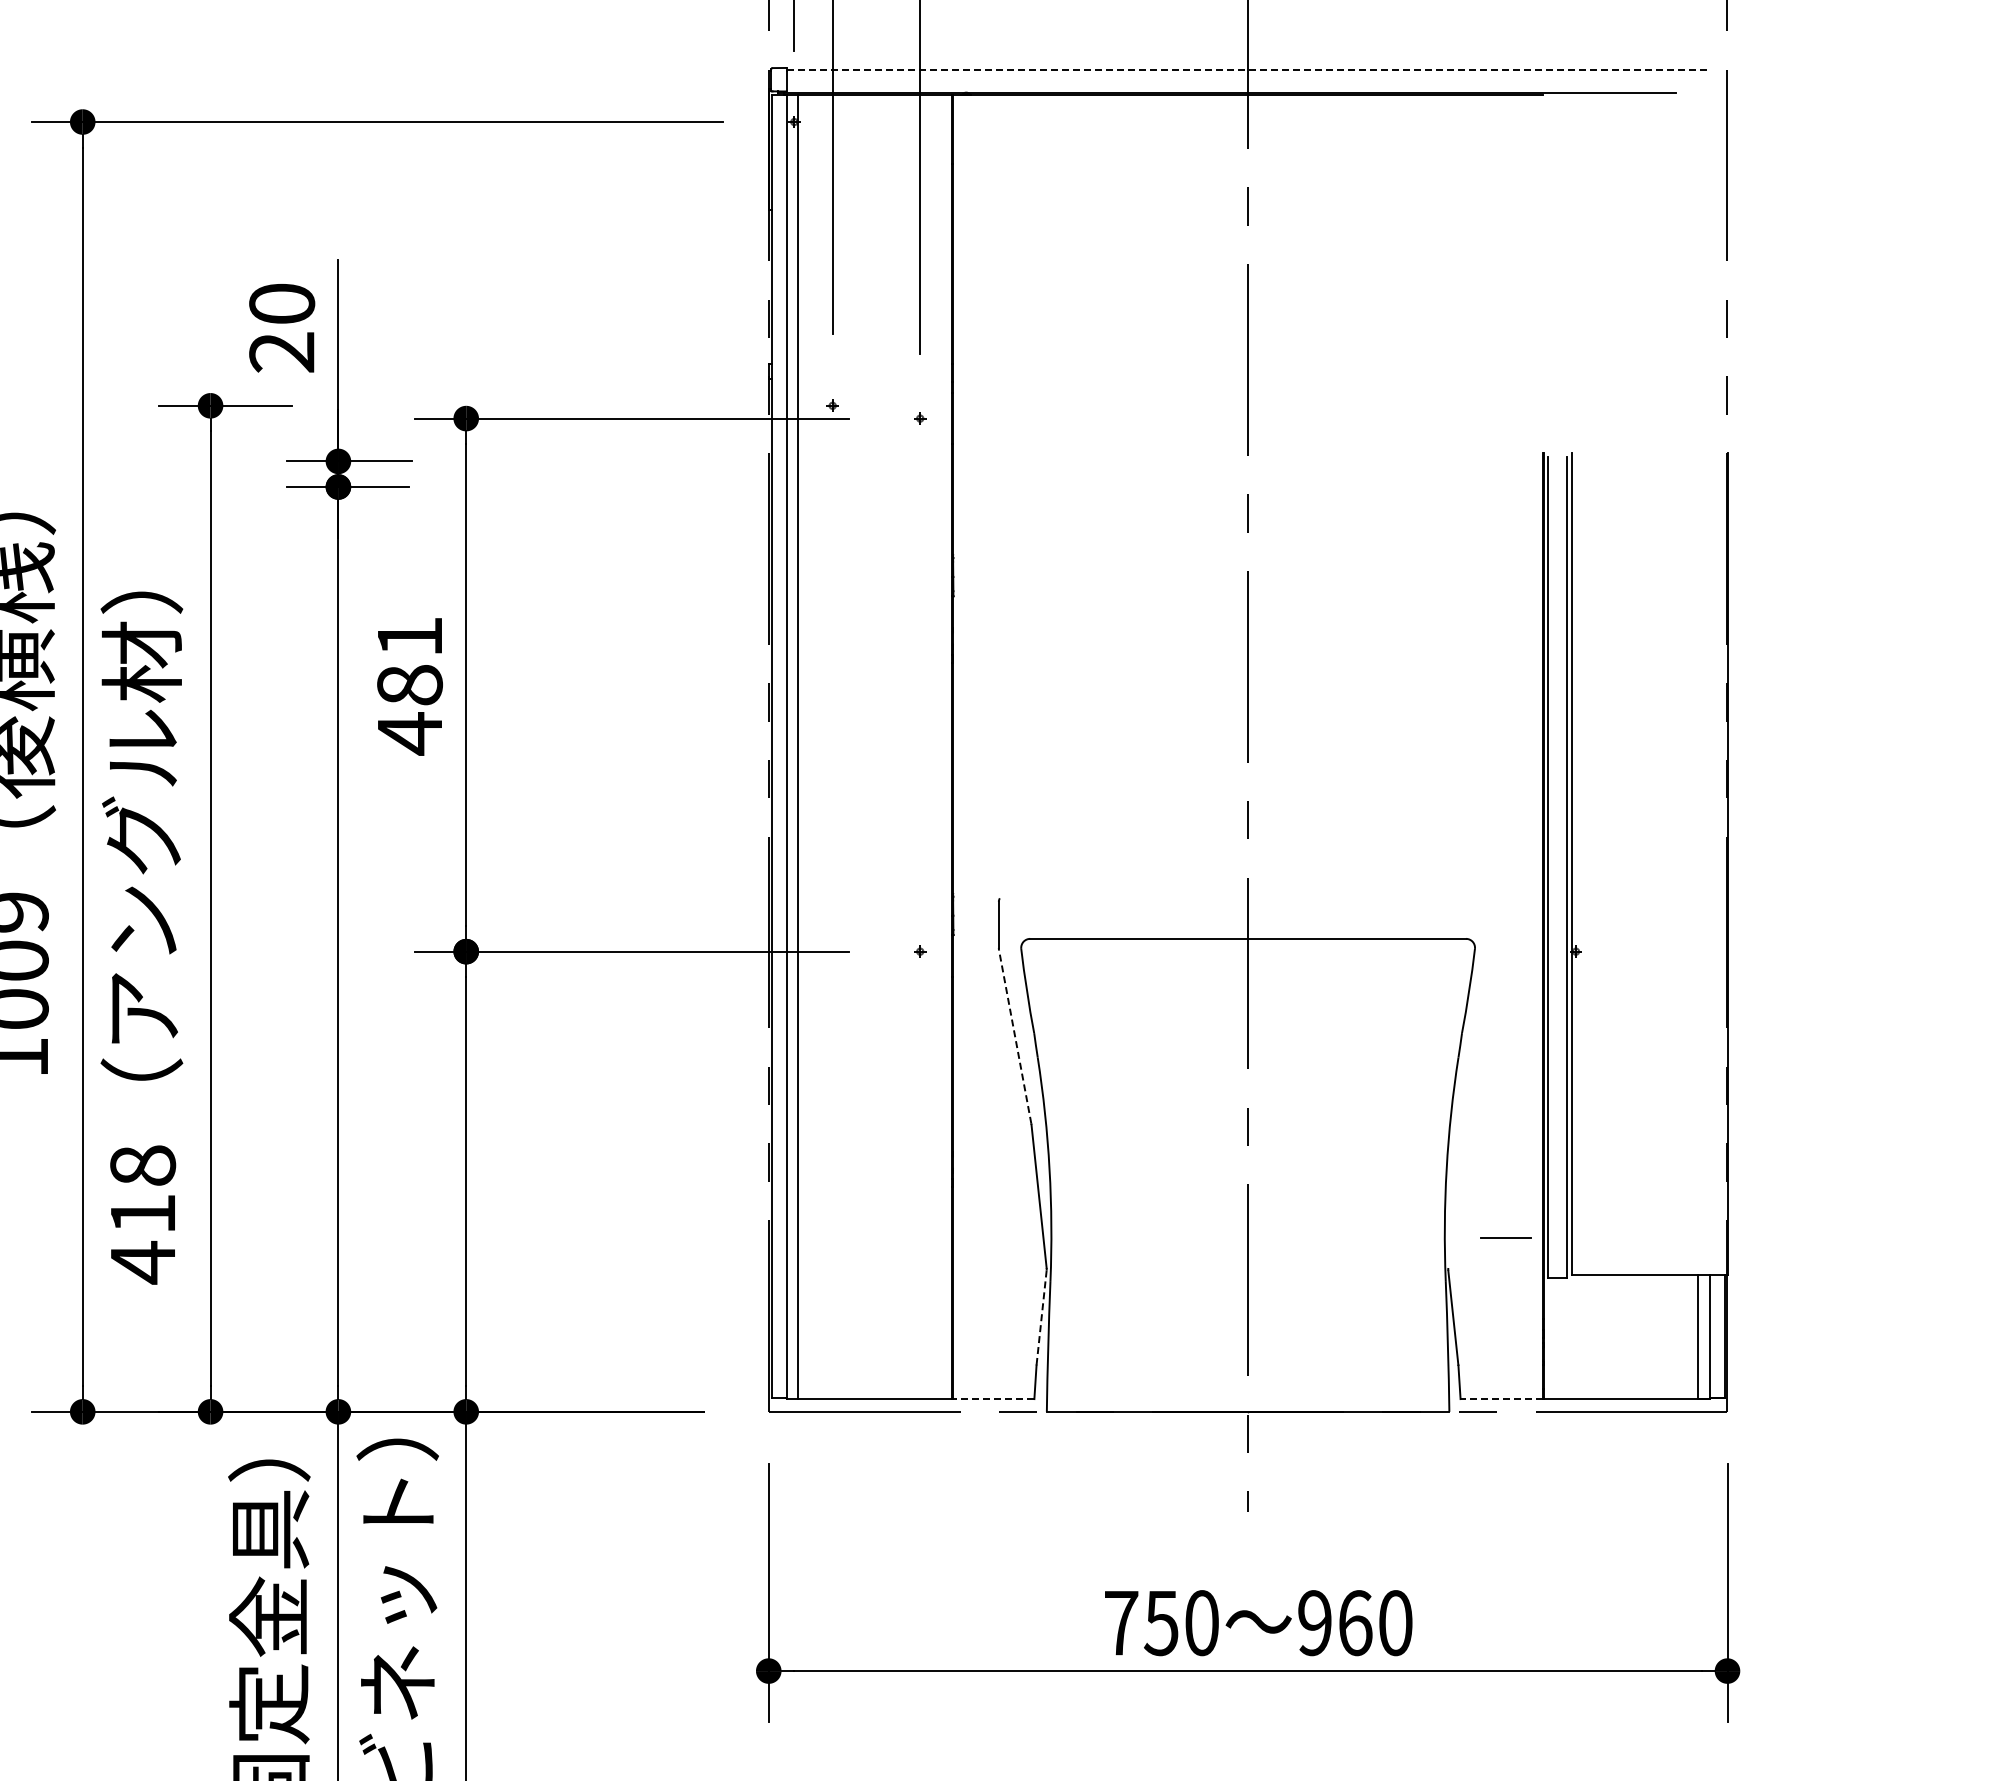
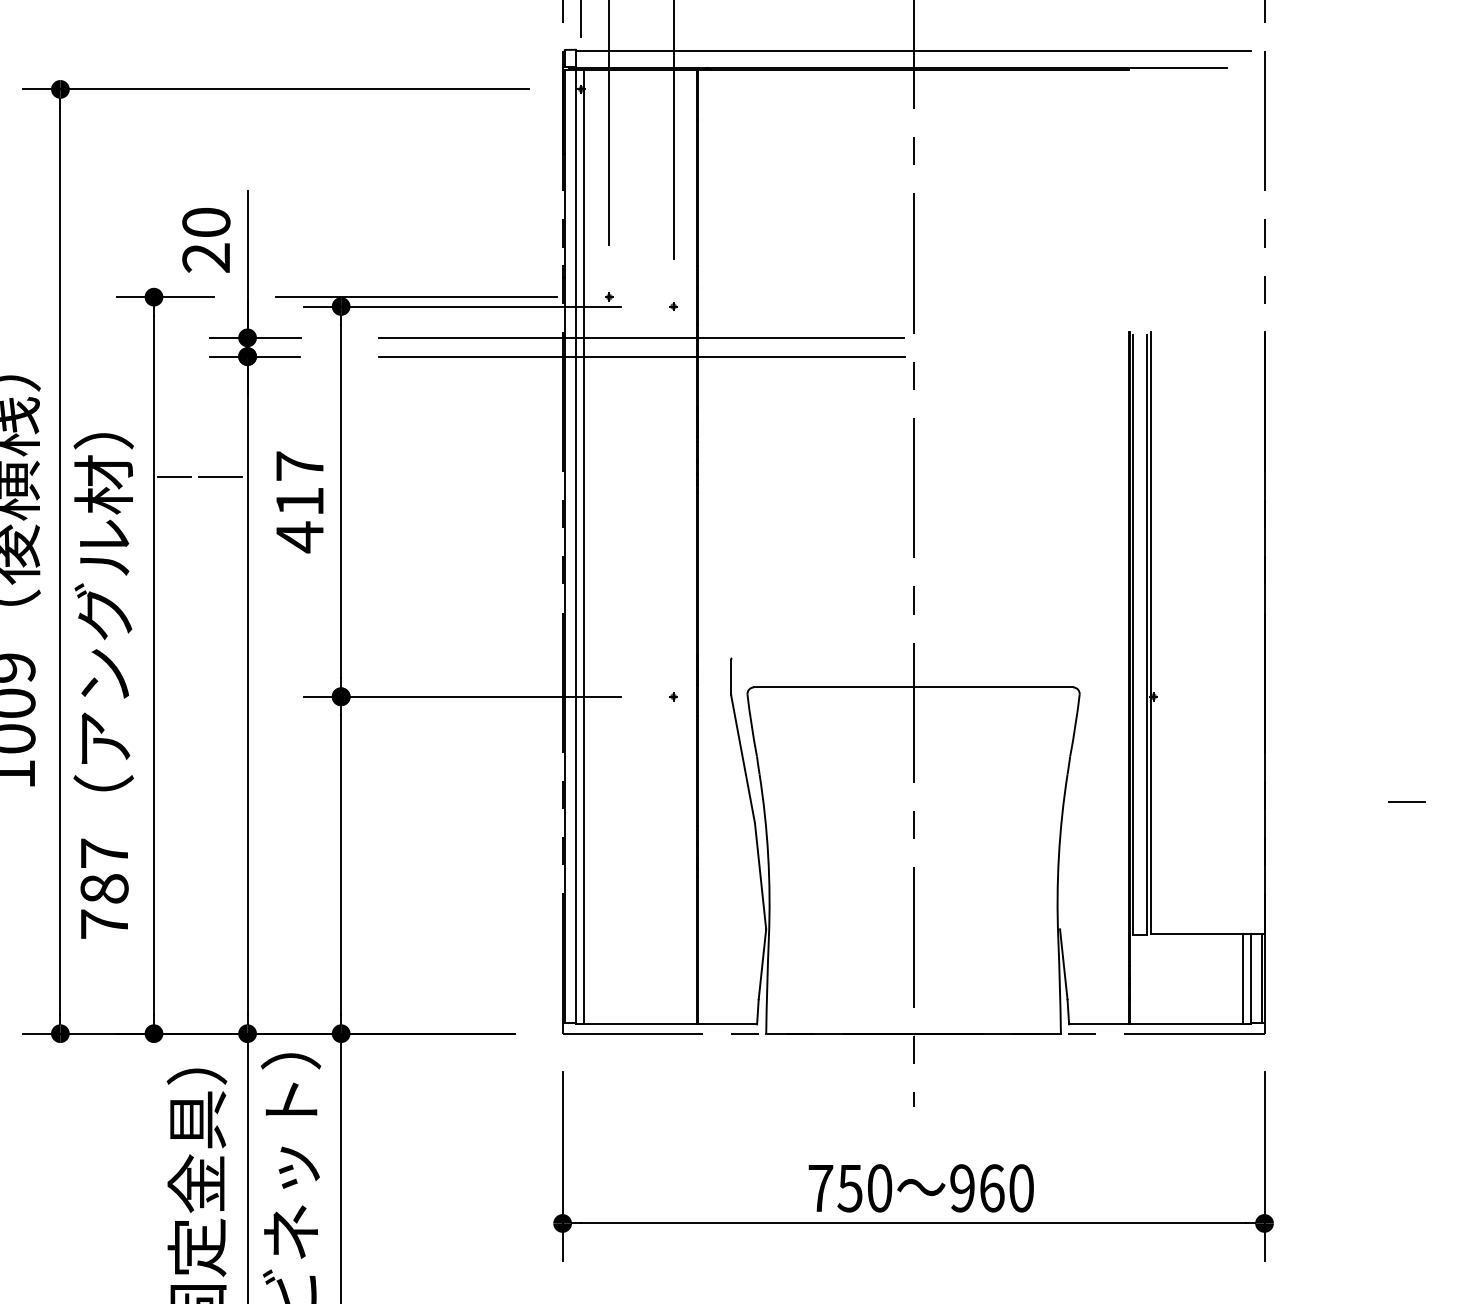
line: (1248, 69) -> (913, 50), dashed -> solid
line: (569, 405) -> (416, 296), added
line: (876, 461) -> (641, 337), added
line: (877, 487) -> (642, 356), added
line: (238, 651) -> (174, 477), added
line: (301, 651) -> (220, 477), added
text: (410, 660) -> (300, 483), 481 -> 417
line: (1015, 1036) -> (743, 758), dashed -> solid
text: (143, 1214) -> (104, 889), 418 -> 787
line: (1505, 1237) -> (1406, 801), moved
line: (1041, 1317) -> (762, 964), dashed -> solid
line: (993, 1399) -> (727, 1024), dashed -> solid
line: (1501, 1399) -> (1099, 1024), dashed -> solid

